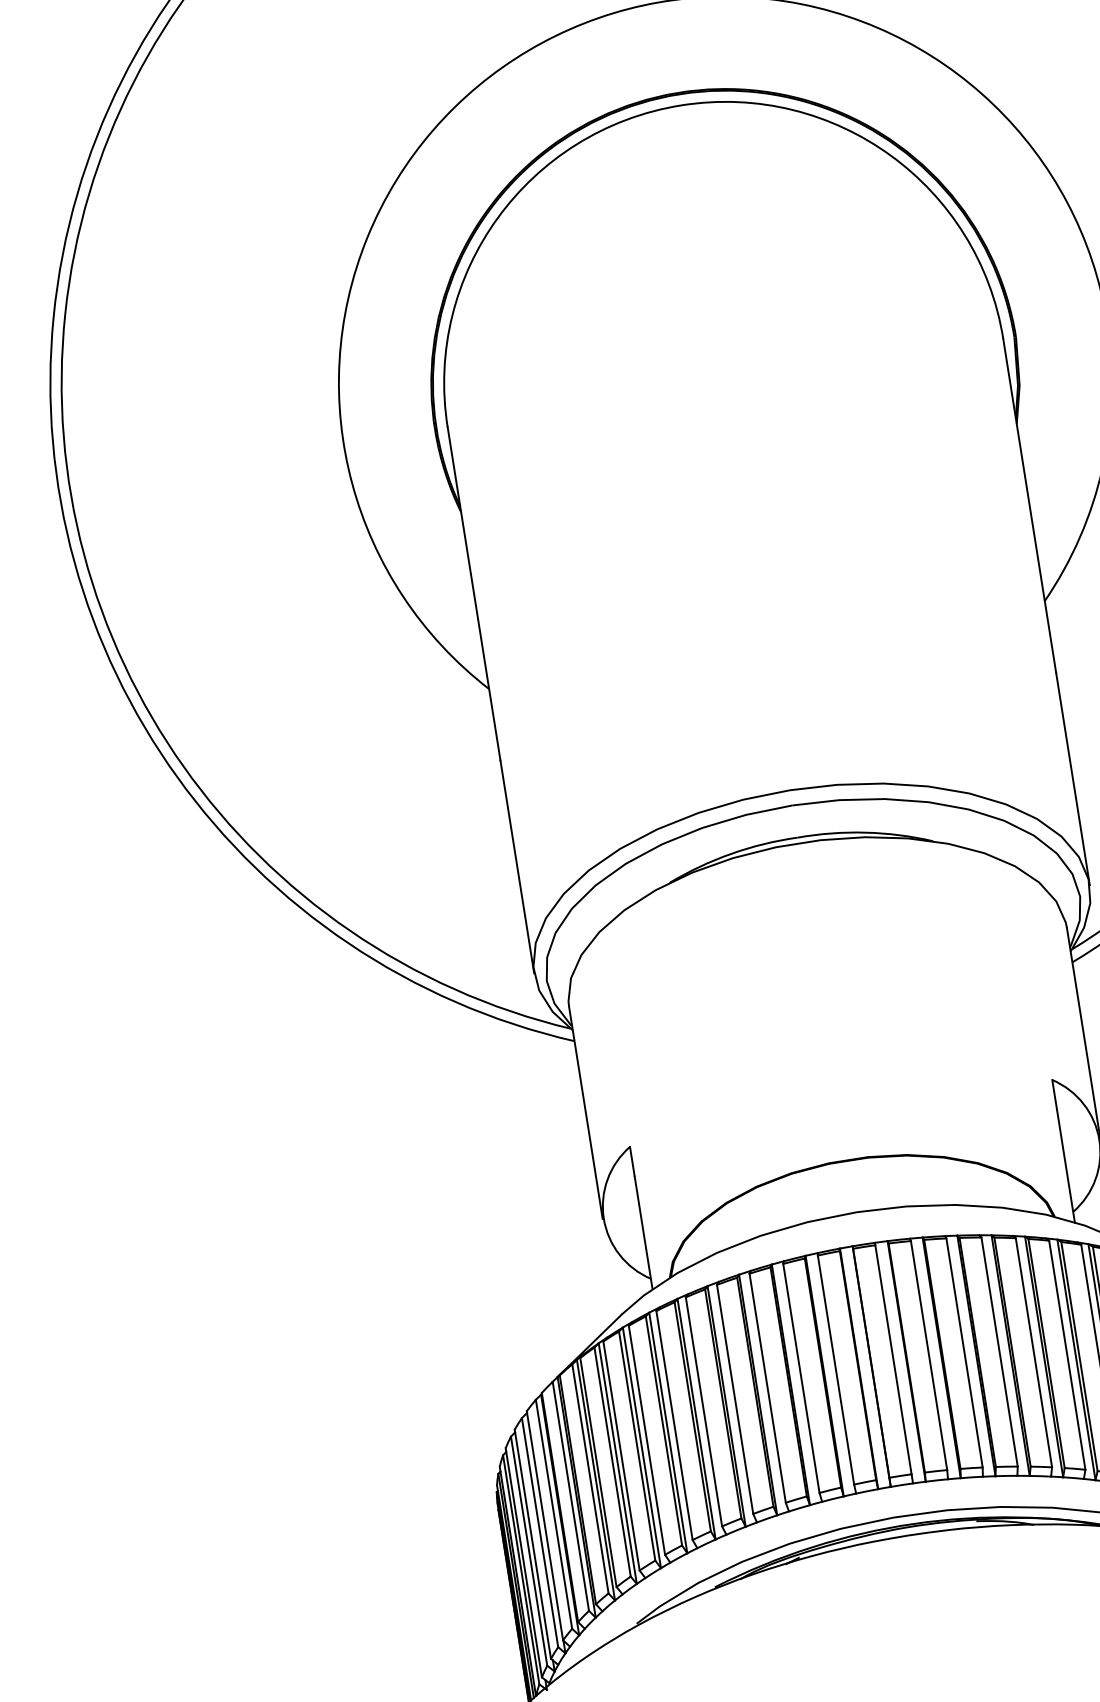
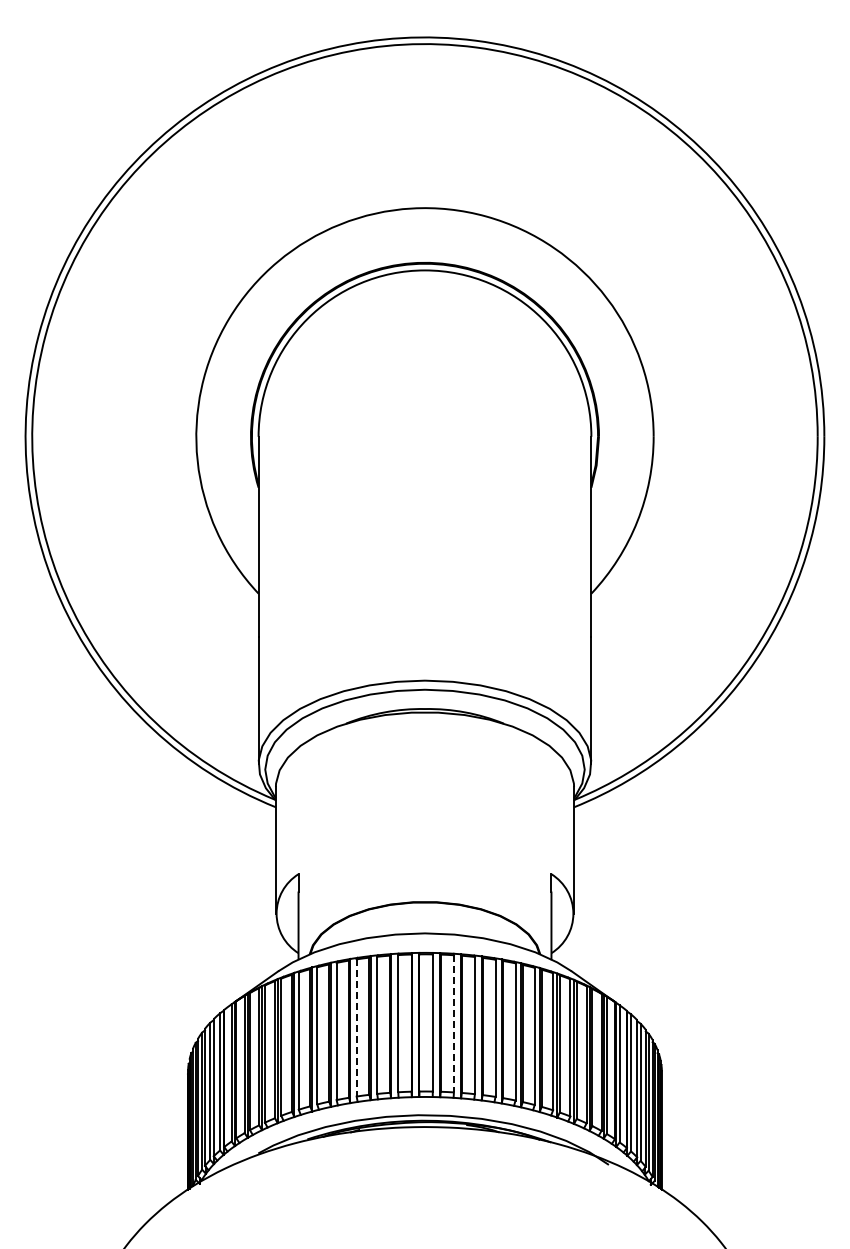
line: (928, 1355) -> (453, 1023), solid -> dashed
line: (767, 1387) -> (356, 1027), solid -> dashed

